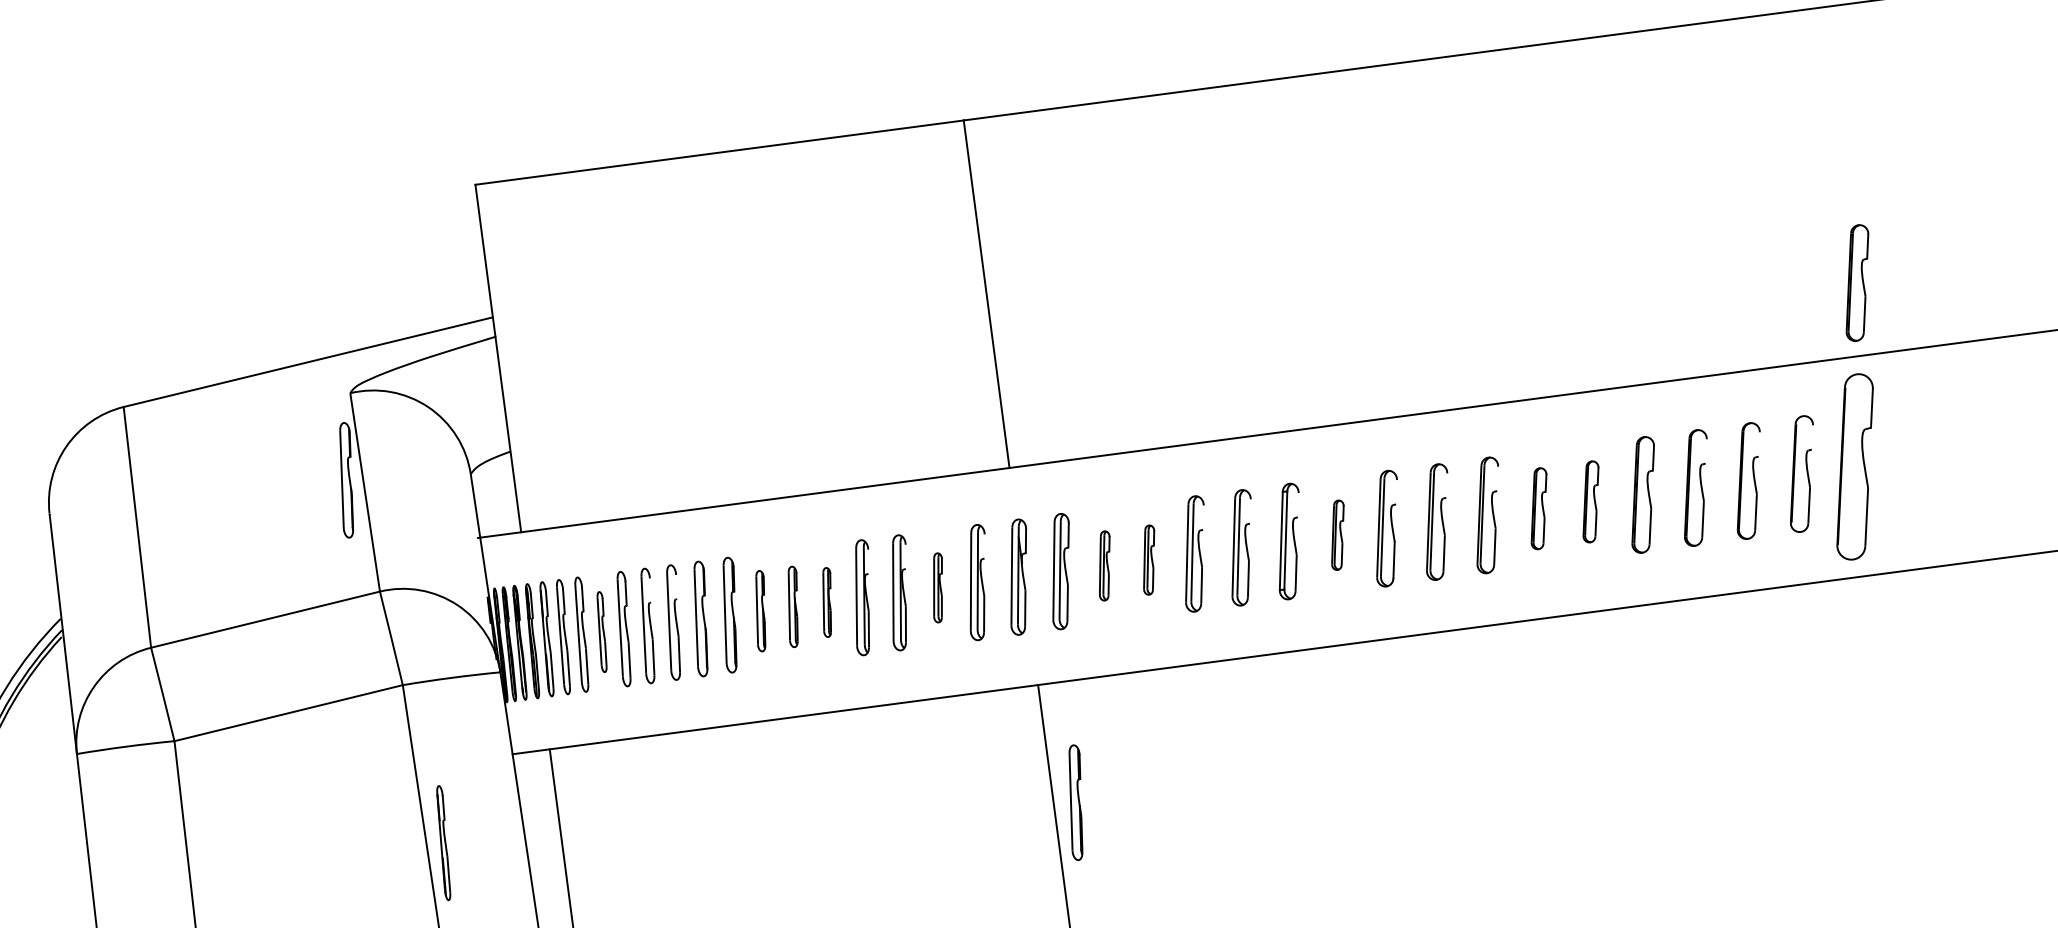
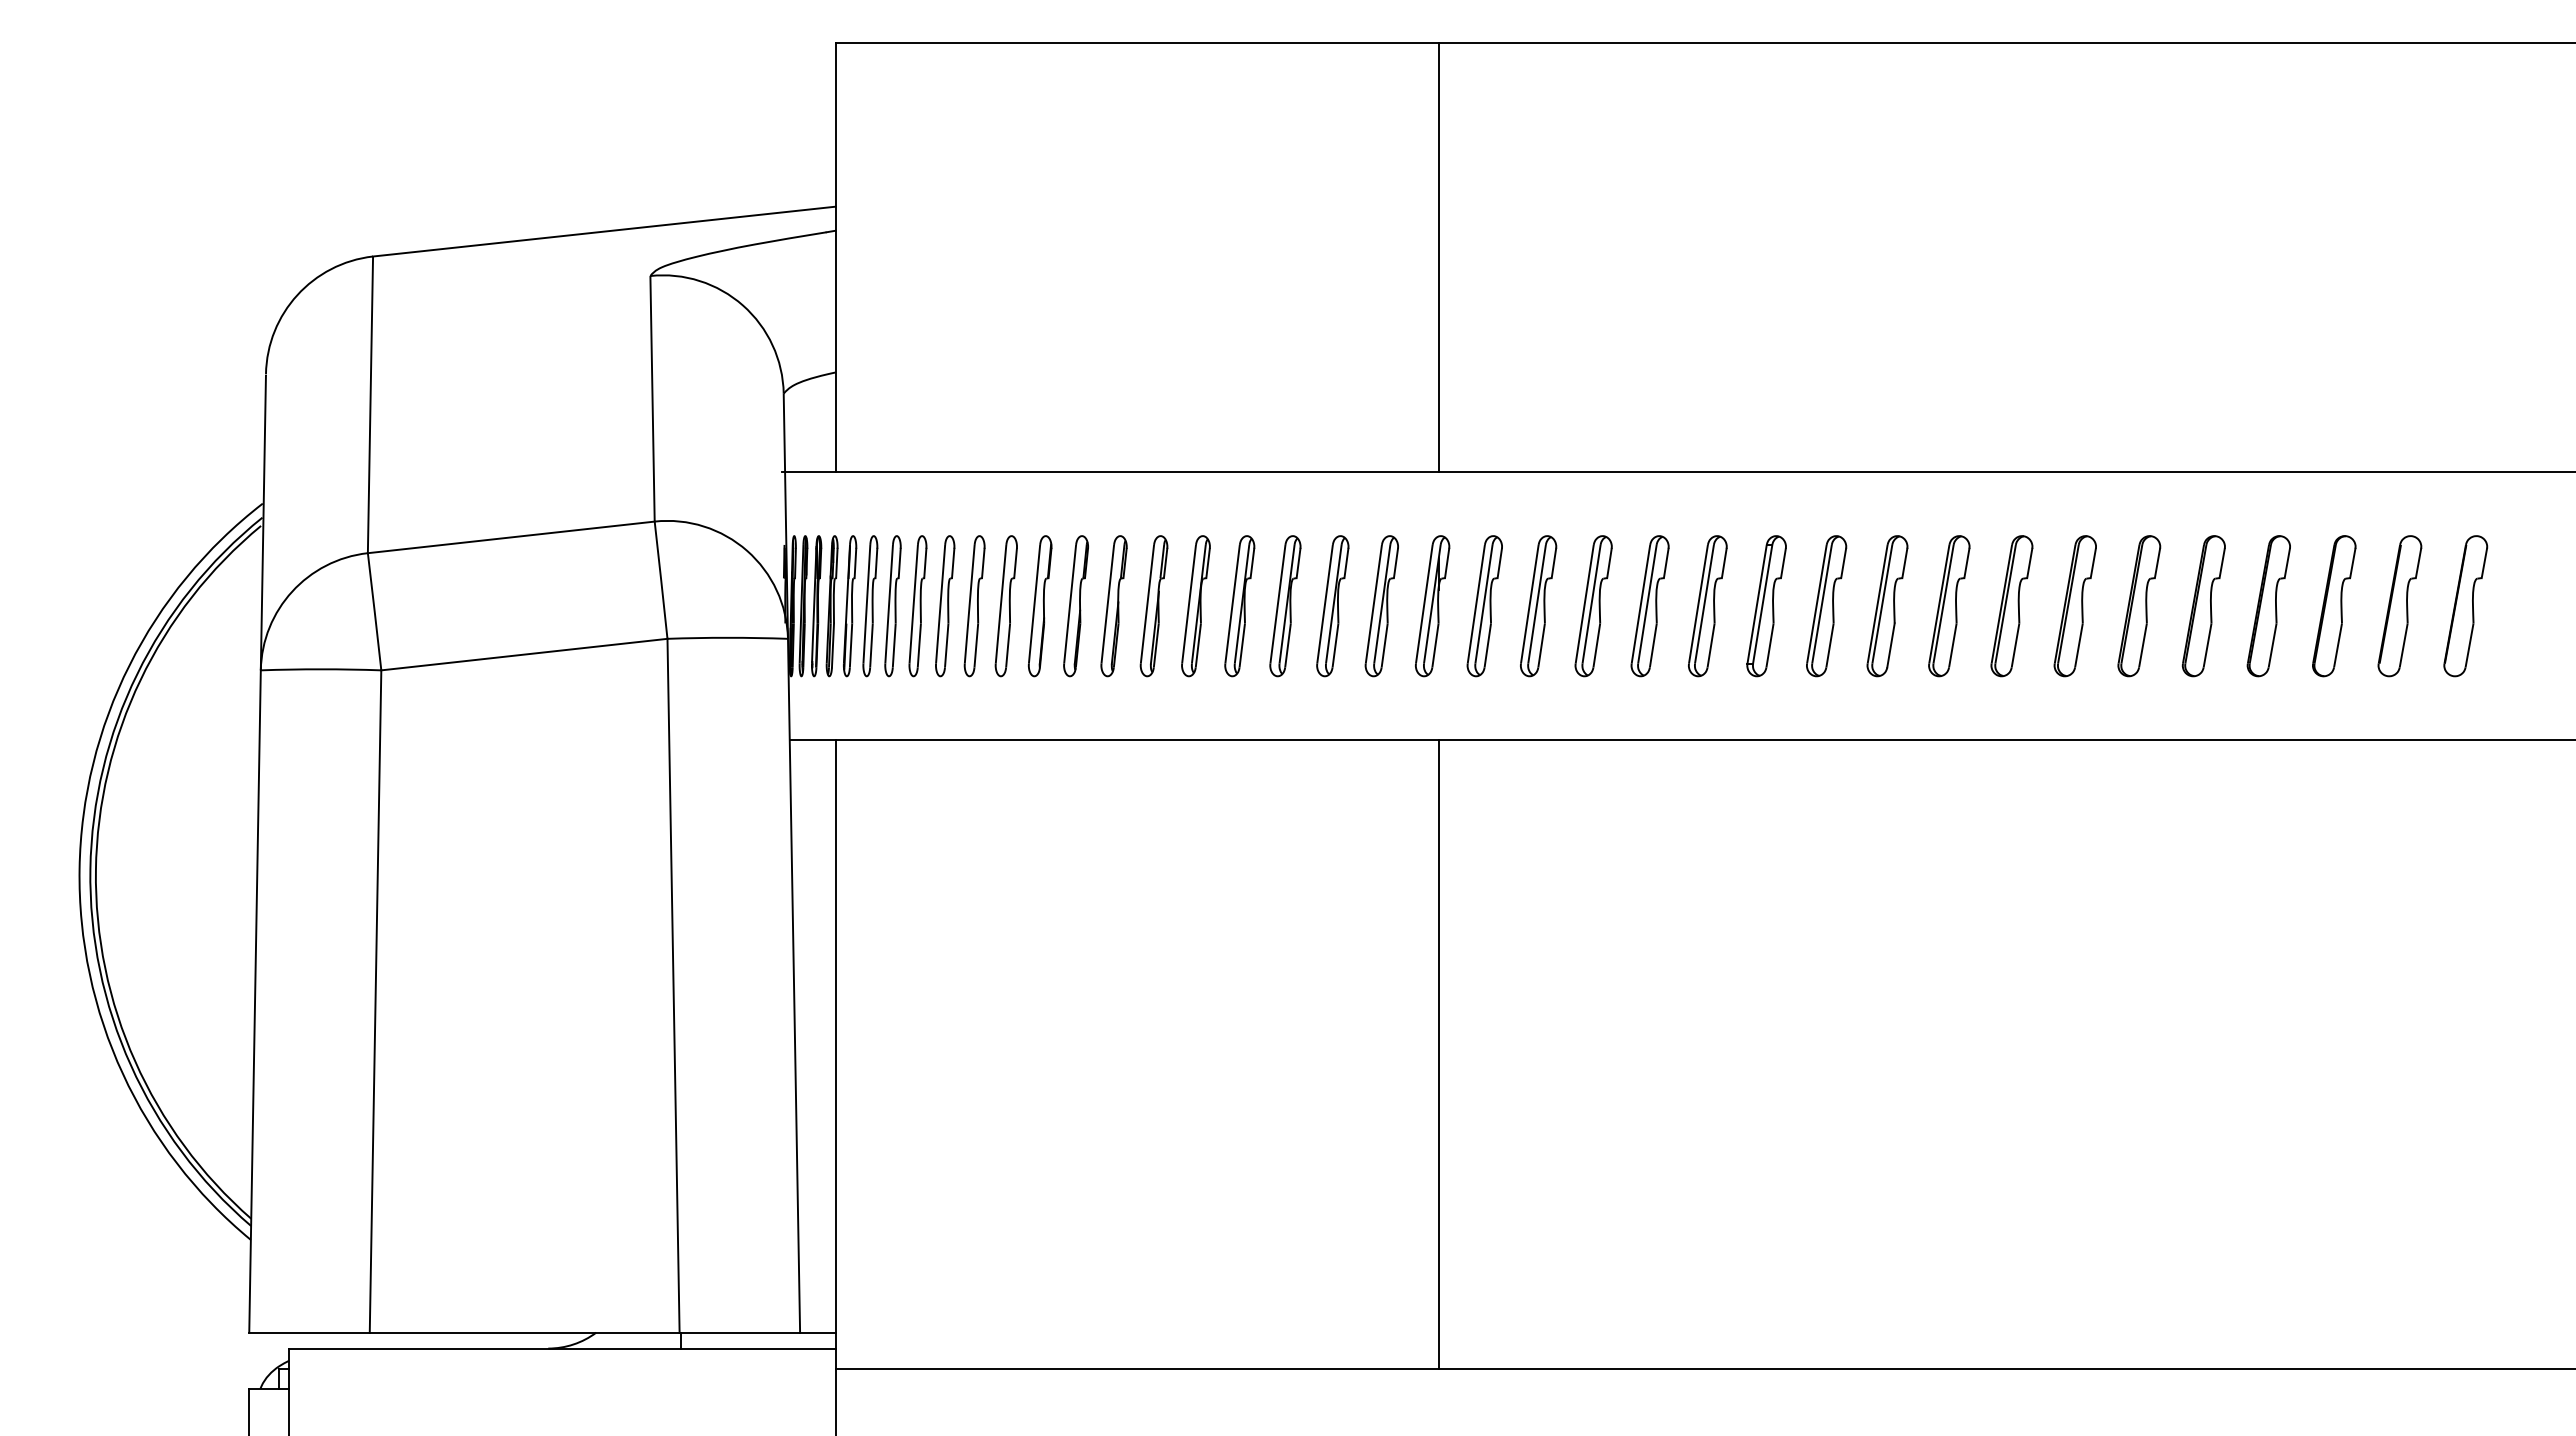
part: (1857, 283) -> (2497, 383), removed
line: (1812, 437) -> (2418, 563), added
line: (1758, 444) -> (2352, 563), added
line: (1705, 451) -> (2286, 563), added
part: (1855, 467) -> (2465, 606), size x0.62
line: (1497, 478) -> (2029, 563), added
part: (346, 480) -> (631, 381), removed
line: (1446, 485) -> (1966, 563), added
line: (1396, 492) -> (1904, 563), added
part: (1591, 502) -> (2139, 606), size x1.43
line: (1298, 505) -> (1783, 563), added
part: (1538, 509) -> (2074, 606), size x1.43
line: (1249, 511) -> (1723, 563), added
line: (1202, 517) -> (1665, 563), added
part: (1337, 535) -> (1826, 606), size x1.67
line: (984, 546) -> (1395, 563), added
line: (905, 556) -> (1298, 563), added
part: (1149, 560) -> (1593, 606), size x1.67
line: (868, 561) -> (1252, 563), added
part: (1104, 566) -> (1538, 606), size x1.67
line: (676, 587) -> (1015, 563), added
part: (937, 588) -> (1332, 606), size x1.67
line: (650, 590) -> (983, 563), added
part: (826, 602) -> (1195, 606), size x1.67
part: (792, 607) -> (1153, 606), size x1.43
part: (760, 611) -> (1113, 606), size x1.43
part: (601, 632) -> (917, 606), size x1.43
part: (1075, 803) -> (1465, 889), removed
part: (444, 843) -> (692, 837), removed

